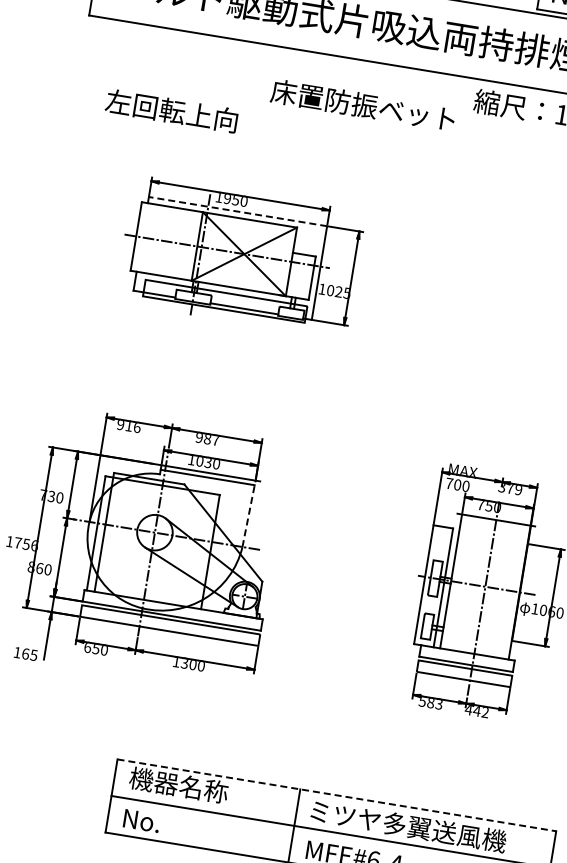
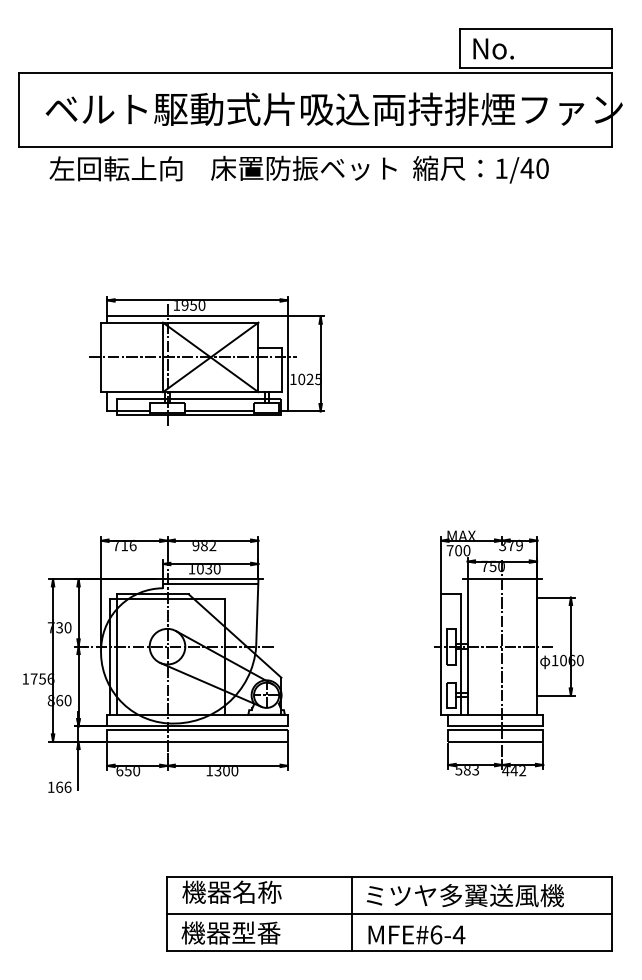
text: (362, 104) -> (303, 167), moved
text: (171, 110) -> (115, 168), moved
line: (237, 211) -> (197, 316), dashed -> solid
text: (119, 424) -> (115, 545), 916 -> 716
text: (215, 440) -> (212, 545), 987 -> 982
line: (249, 513) -> (257, 612), dashed -> solid
text: (33, 654) -> (67, 786), 165 -> 166
line: (336, 795) -> (389, 876), dashed -> solid
text: (170, 824) -> (230, 932), No. -> 機器型番

